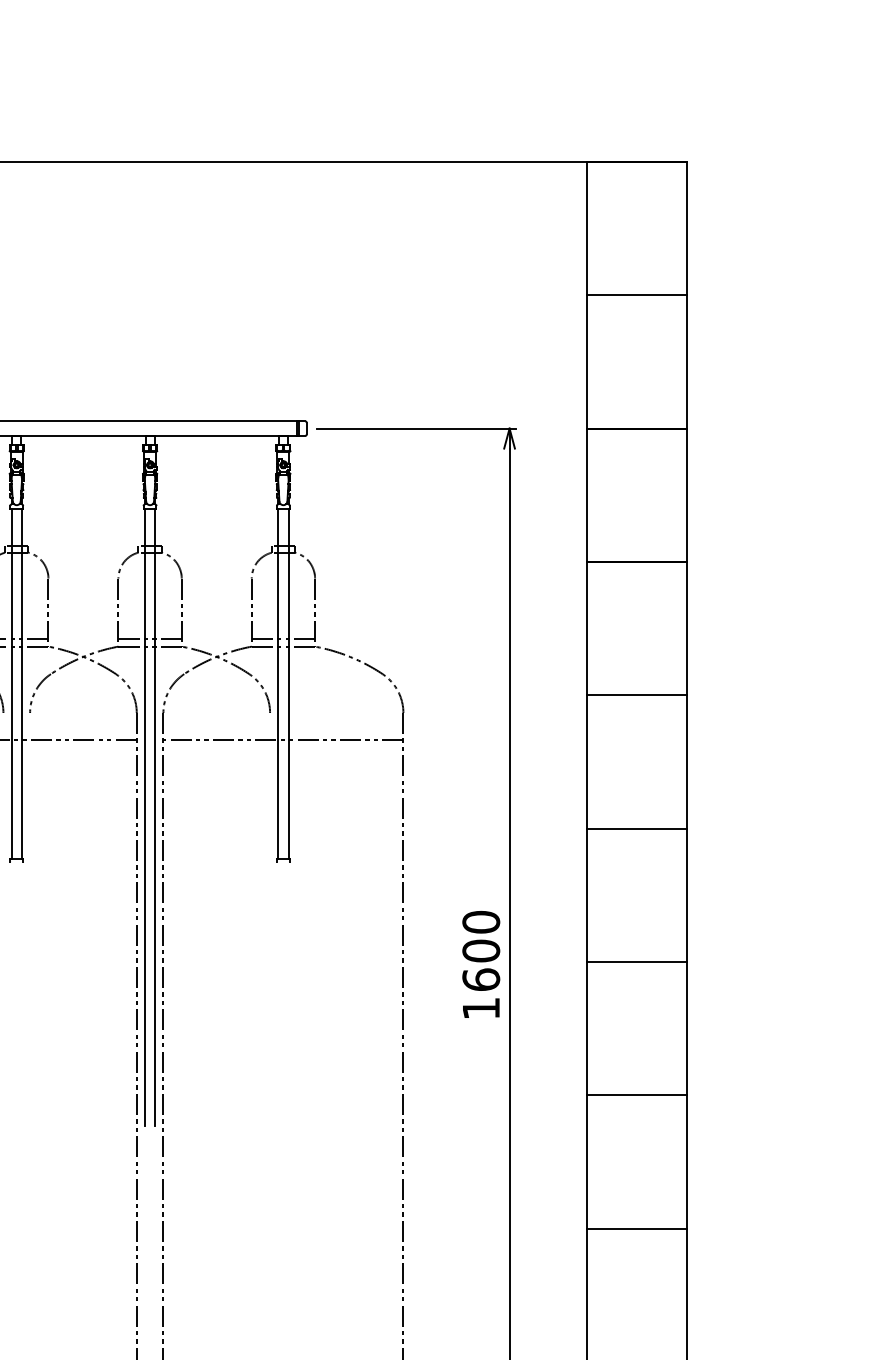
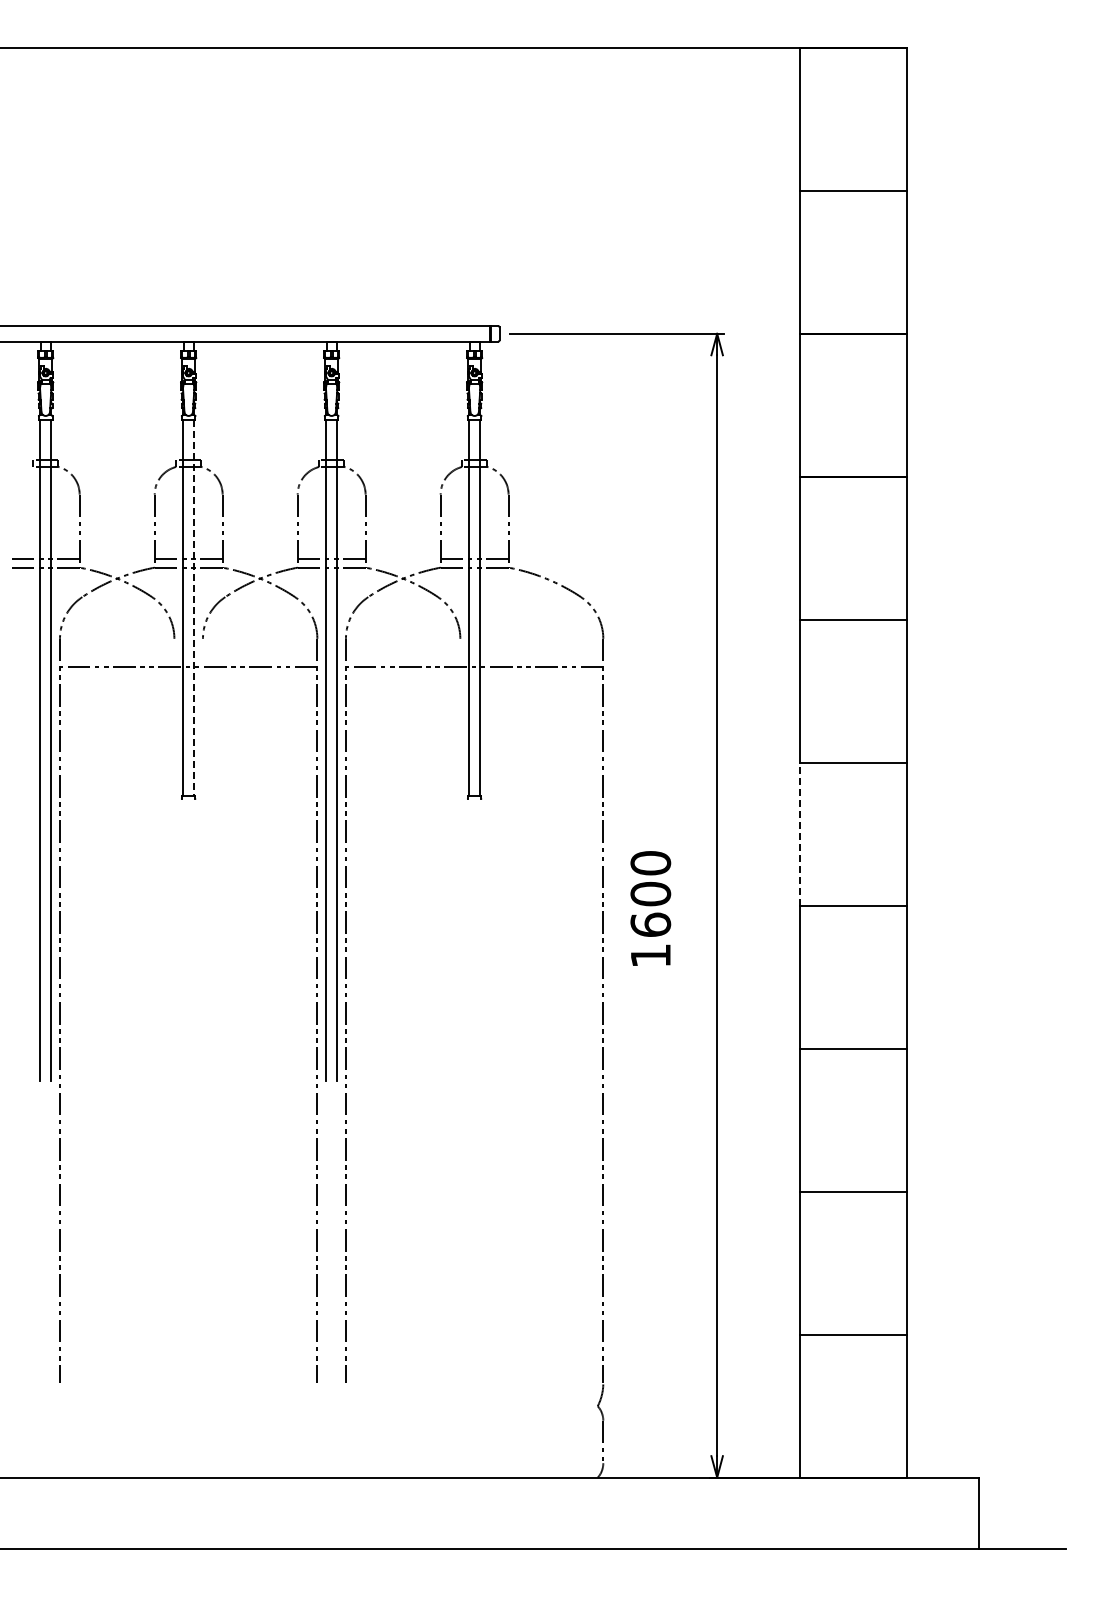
line: (22, 684) -> (194, 608), solid -> dashed
line: (586, 894) -> (799, 833), solid -> dashed
text: (480, 964) -> (650, 908), moved

